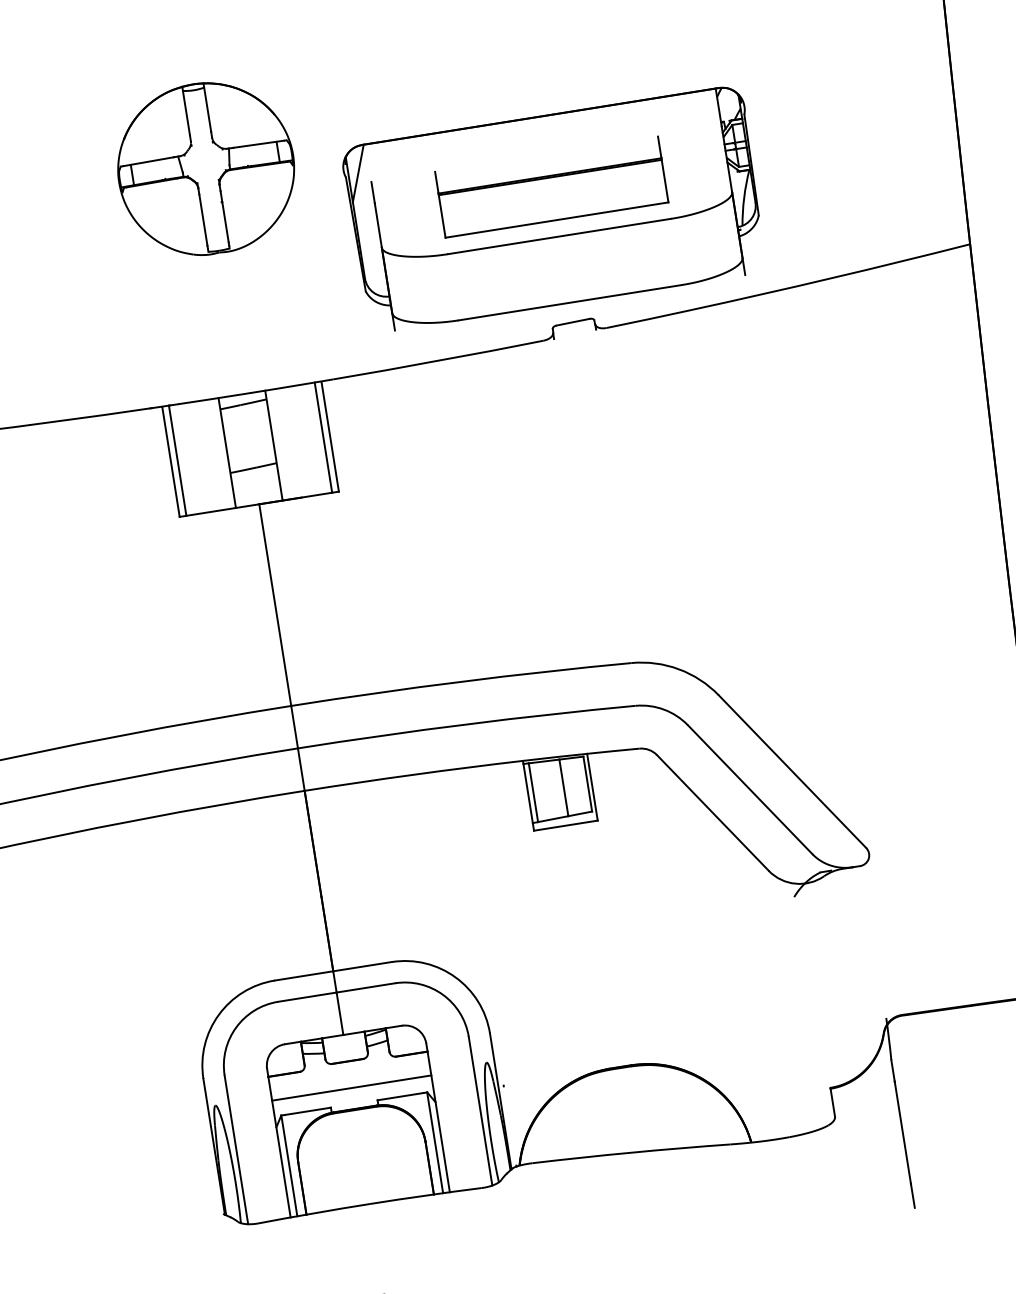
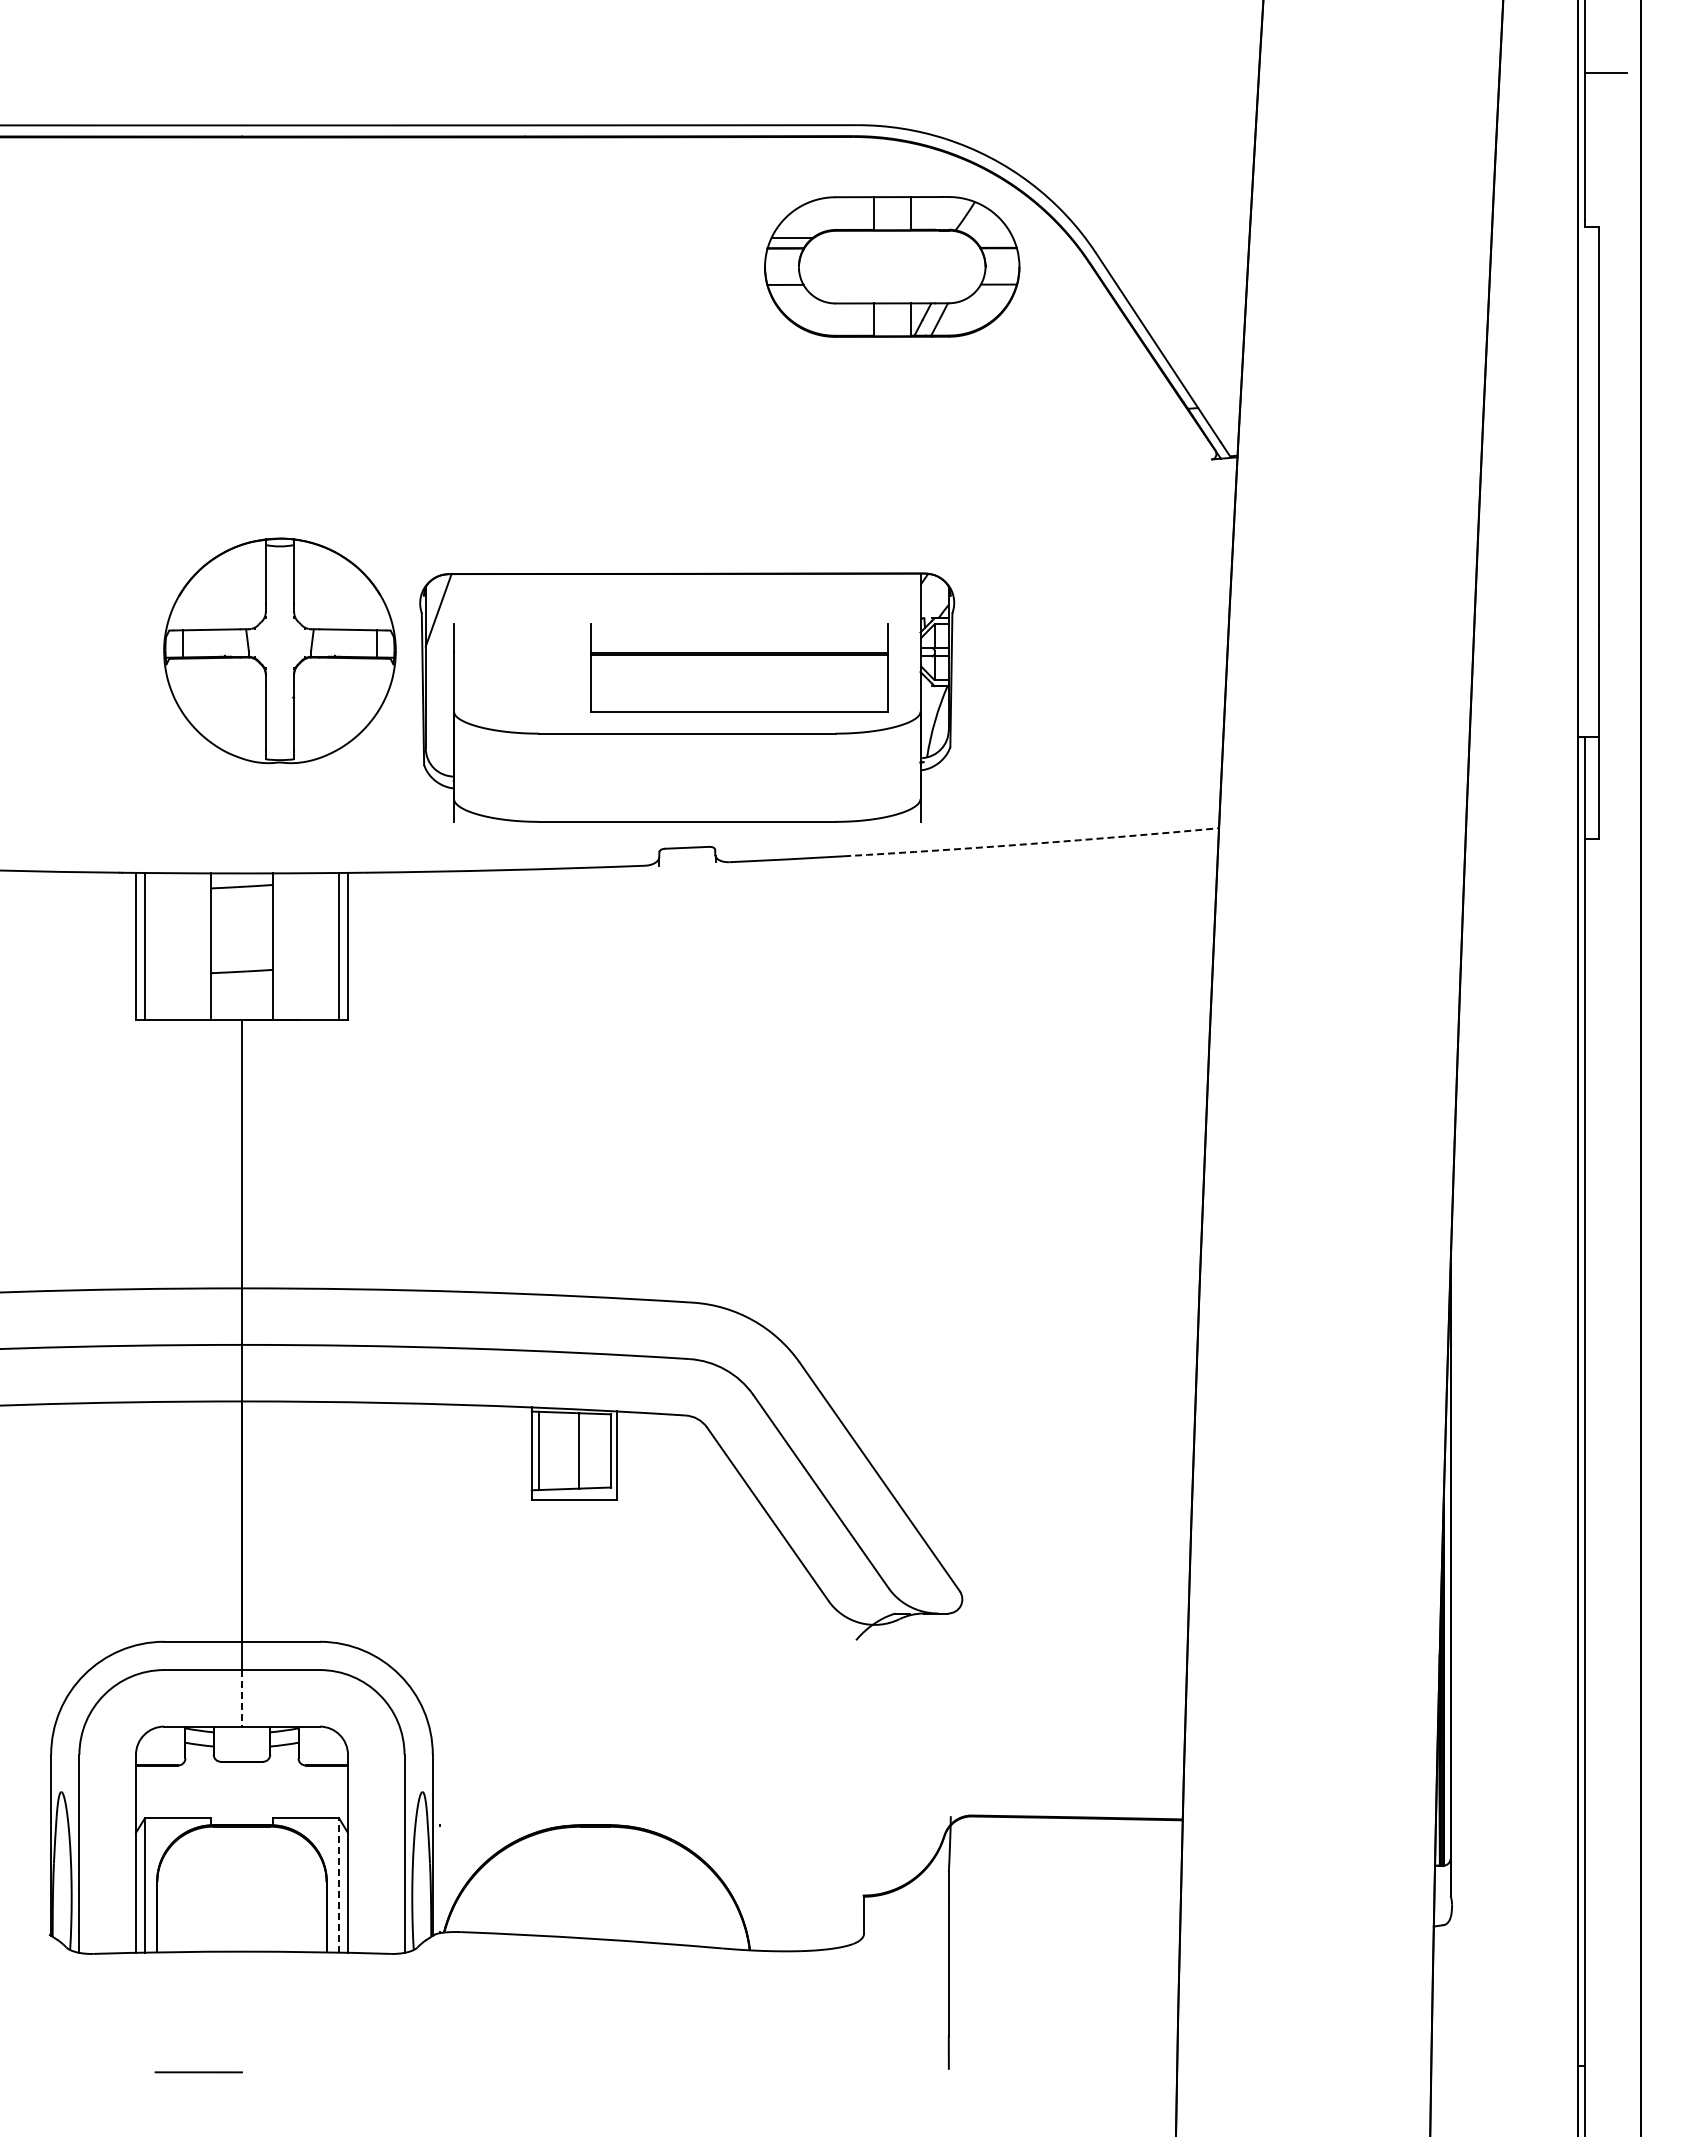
part: (205, 168) -> (279, 650), moved
part: (551, 186) -> (739, 667), moved
arc: (831, 278) -> (1031, 843), solid -> dashed
line: (339, 1013) -> (241, 1698), solid -> dashed
line: (351, 1088) -> (241, 1797), removed
line: (435, 1142) -> (339, 1885), solid -> dashed

